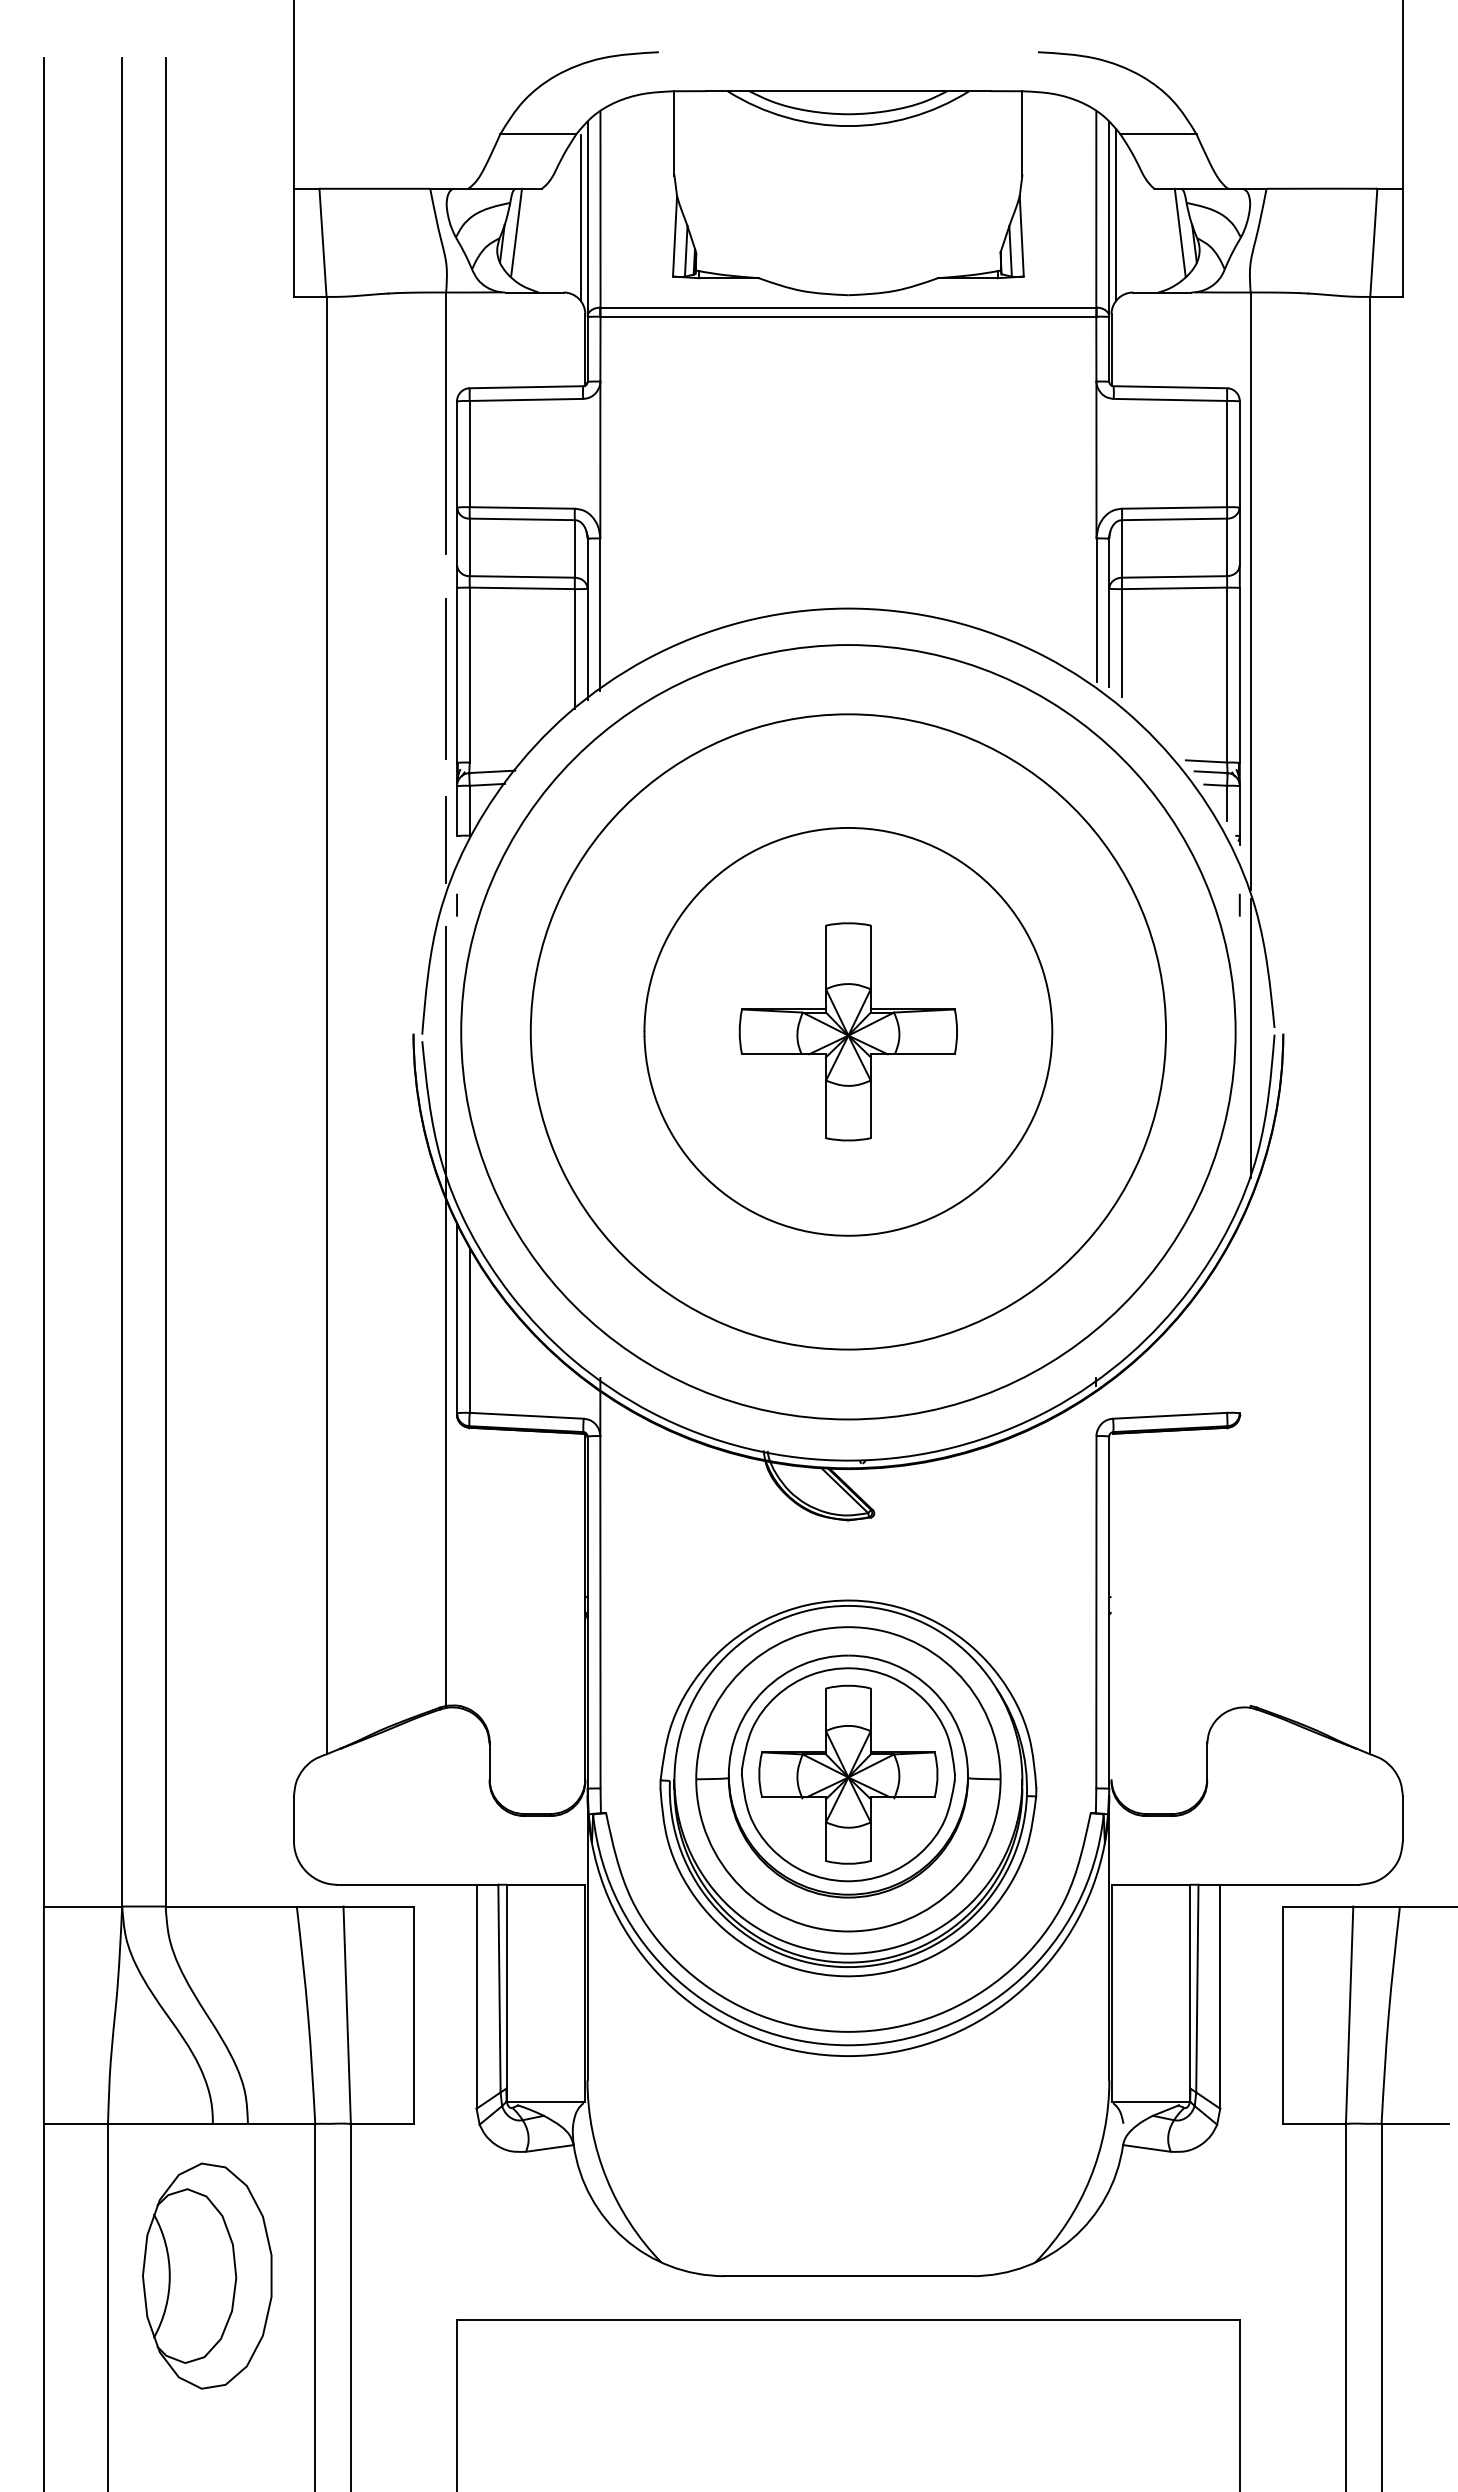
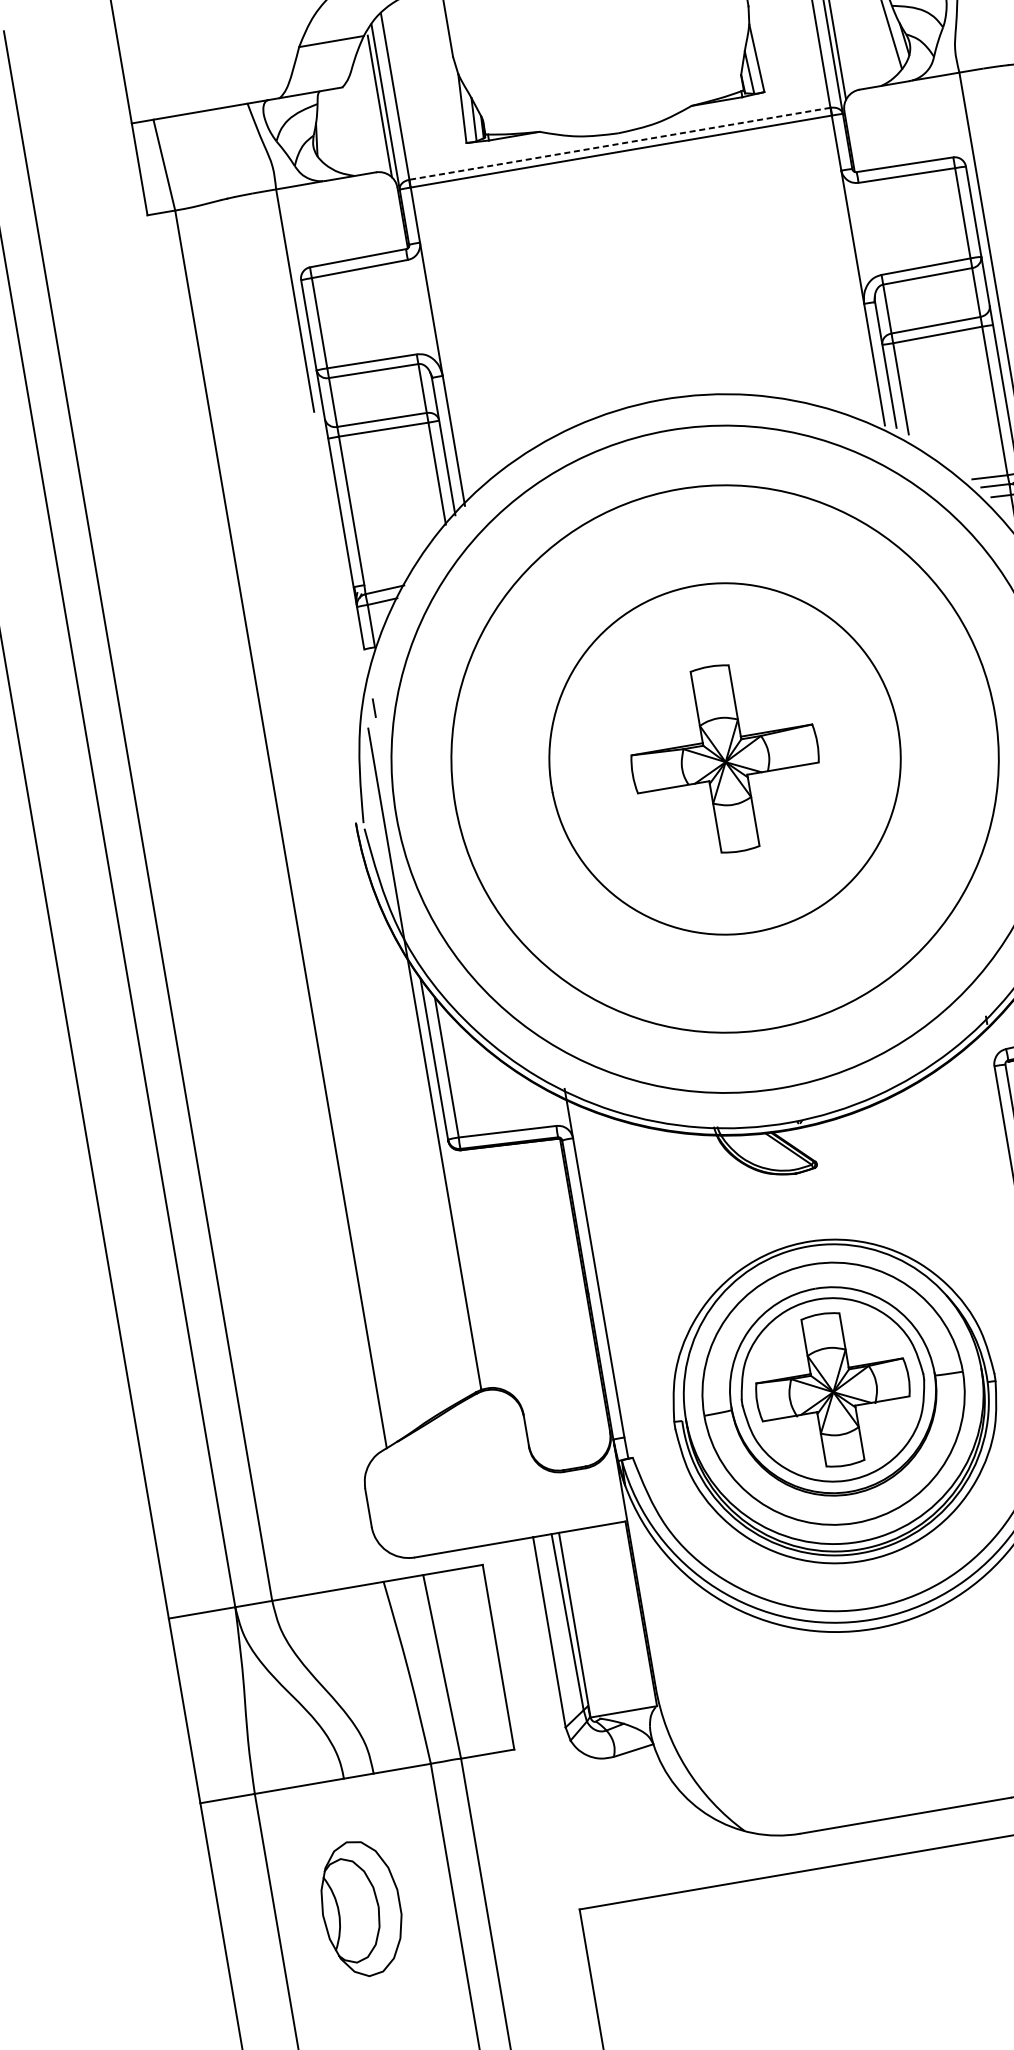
line: (516, 232) -> (327, 128), removed
line: (848, 307) -> (620, 143), solid -> dashed
line: (445, 678) -> (331, 517), removed
line: (446, 840) -> (355, 654), removed
part: (207, 2275) -> (361, 1908), size x0.7

